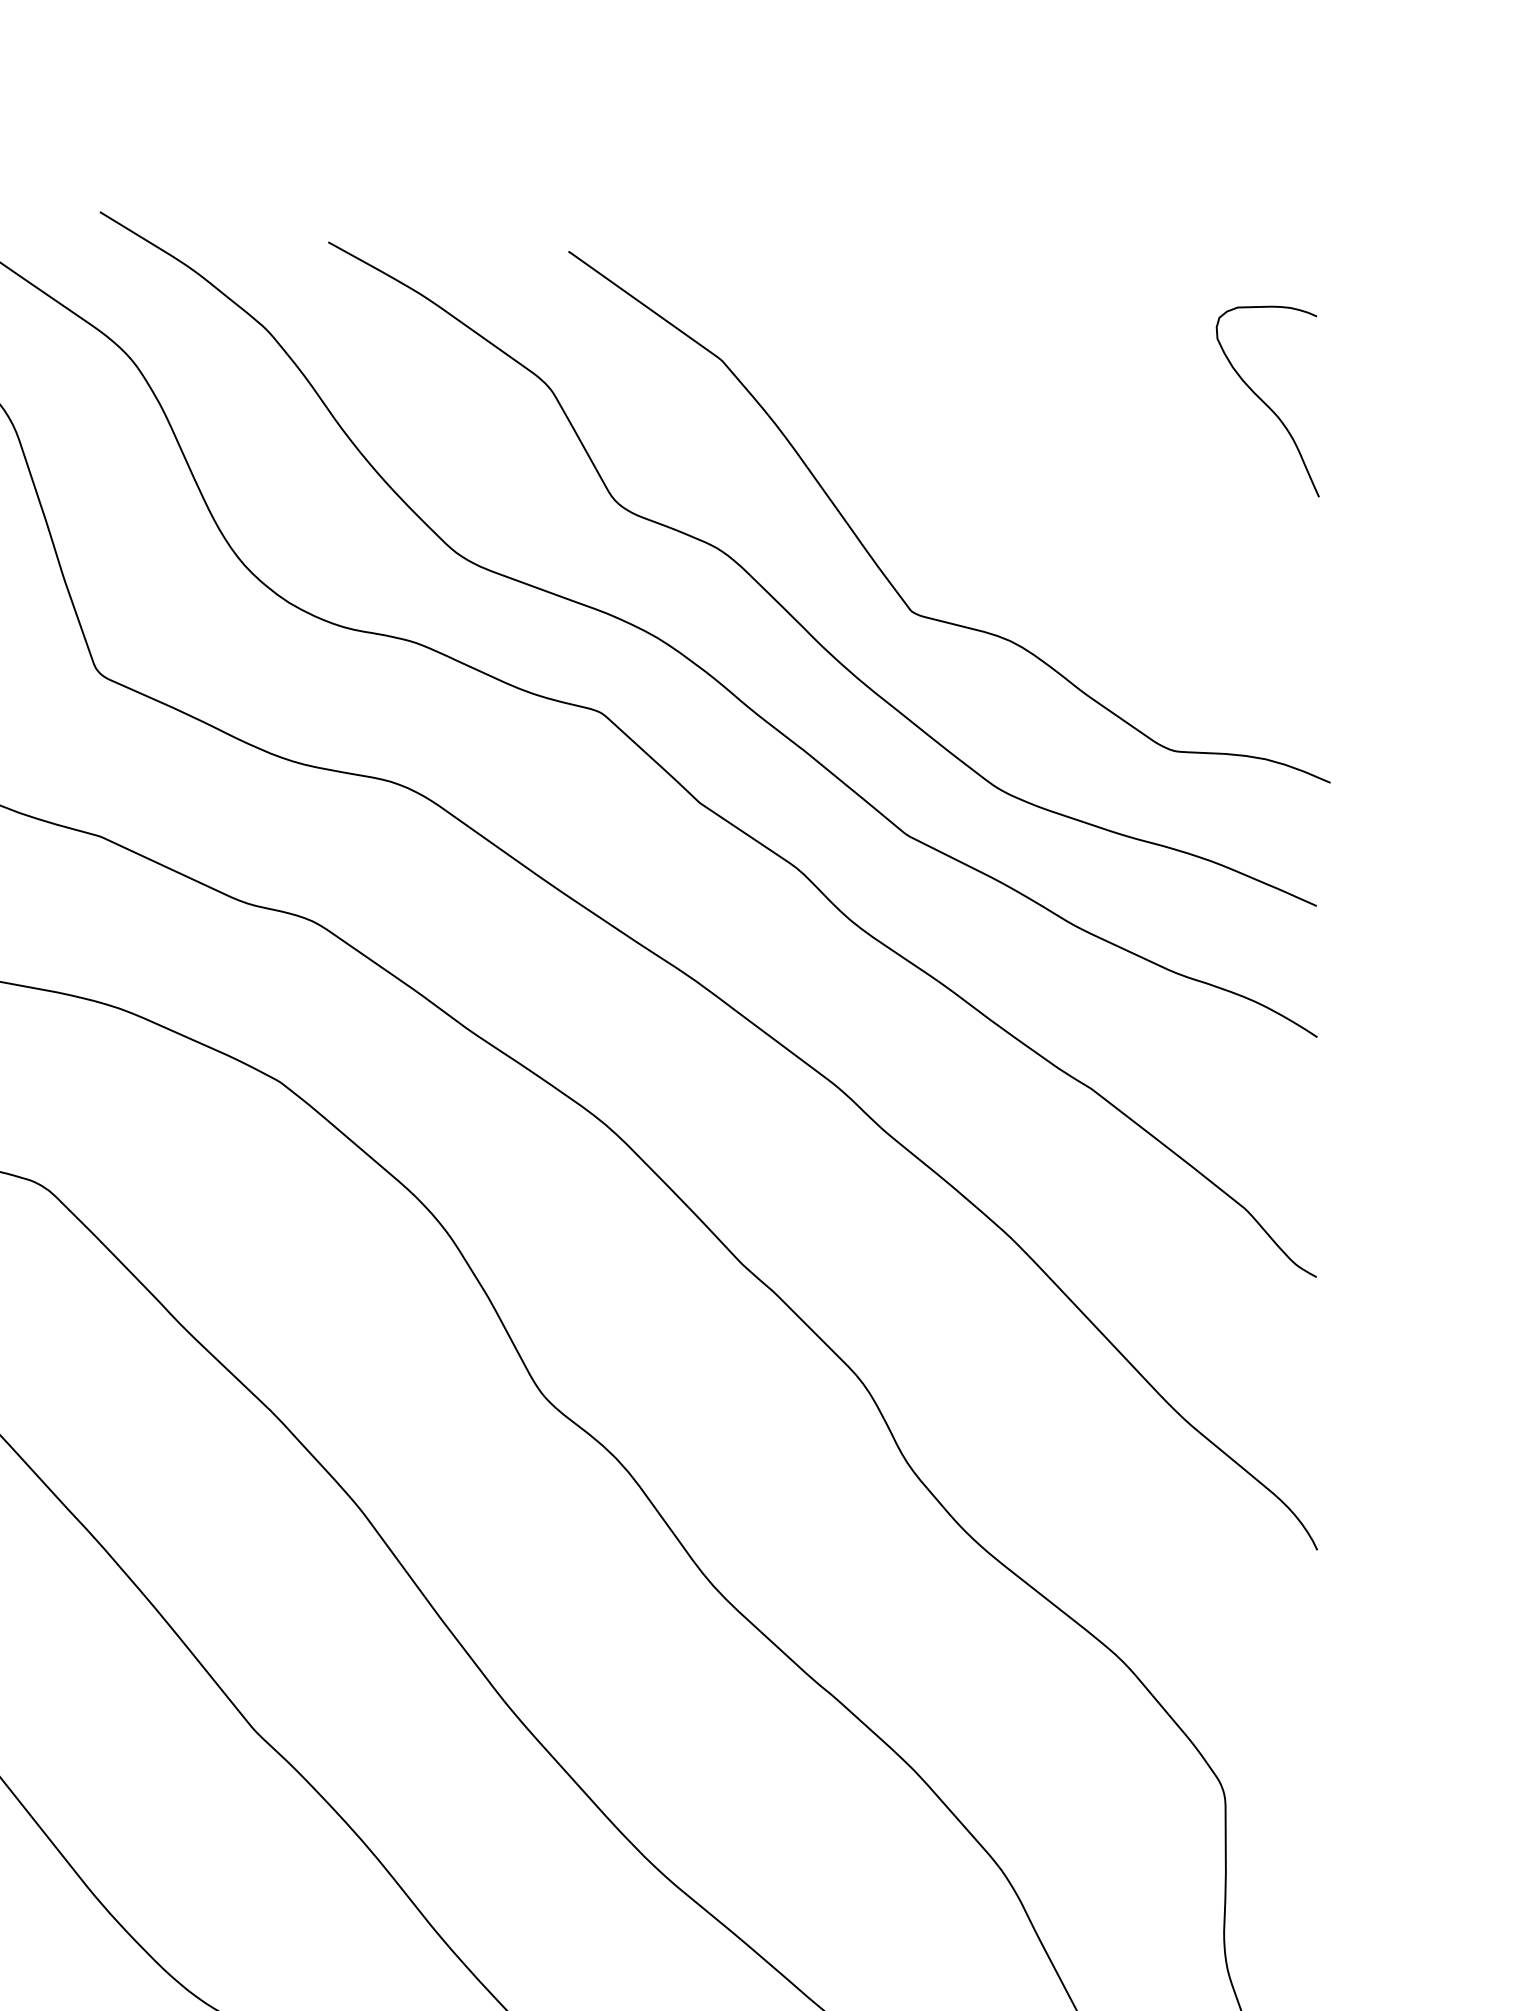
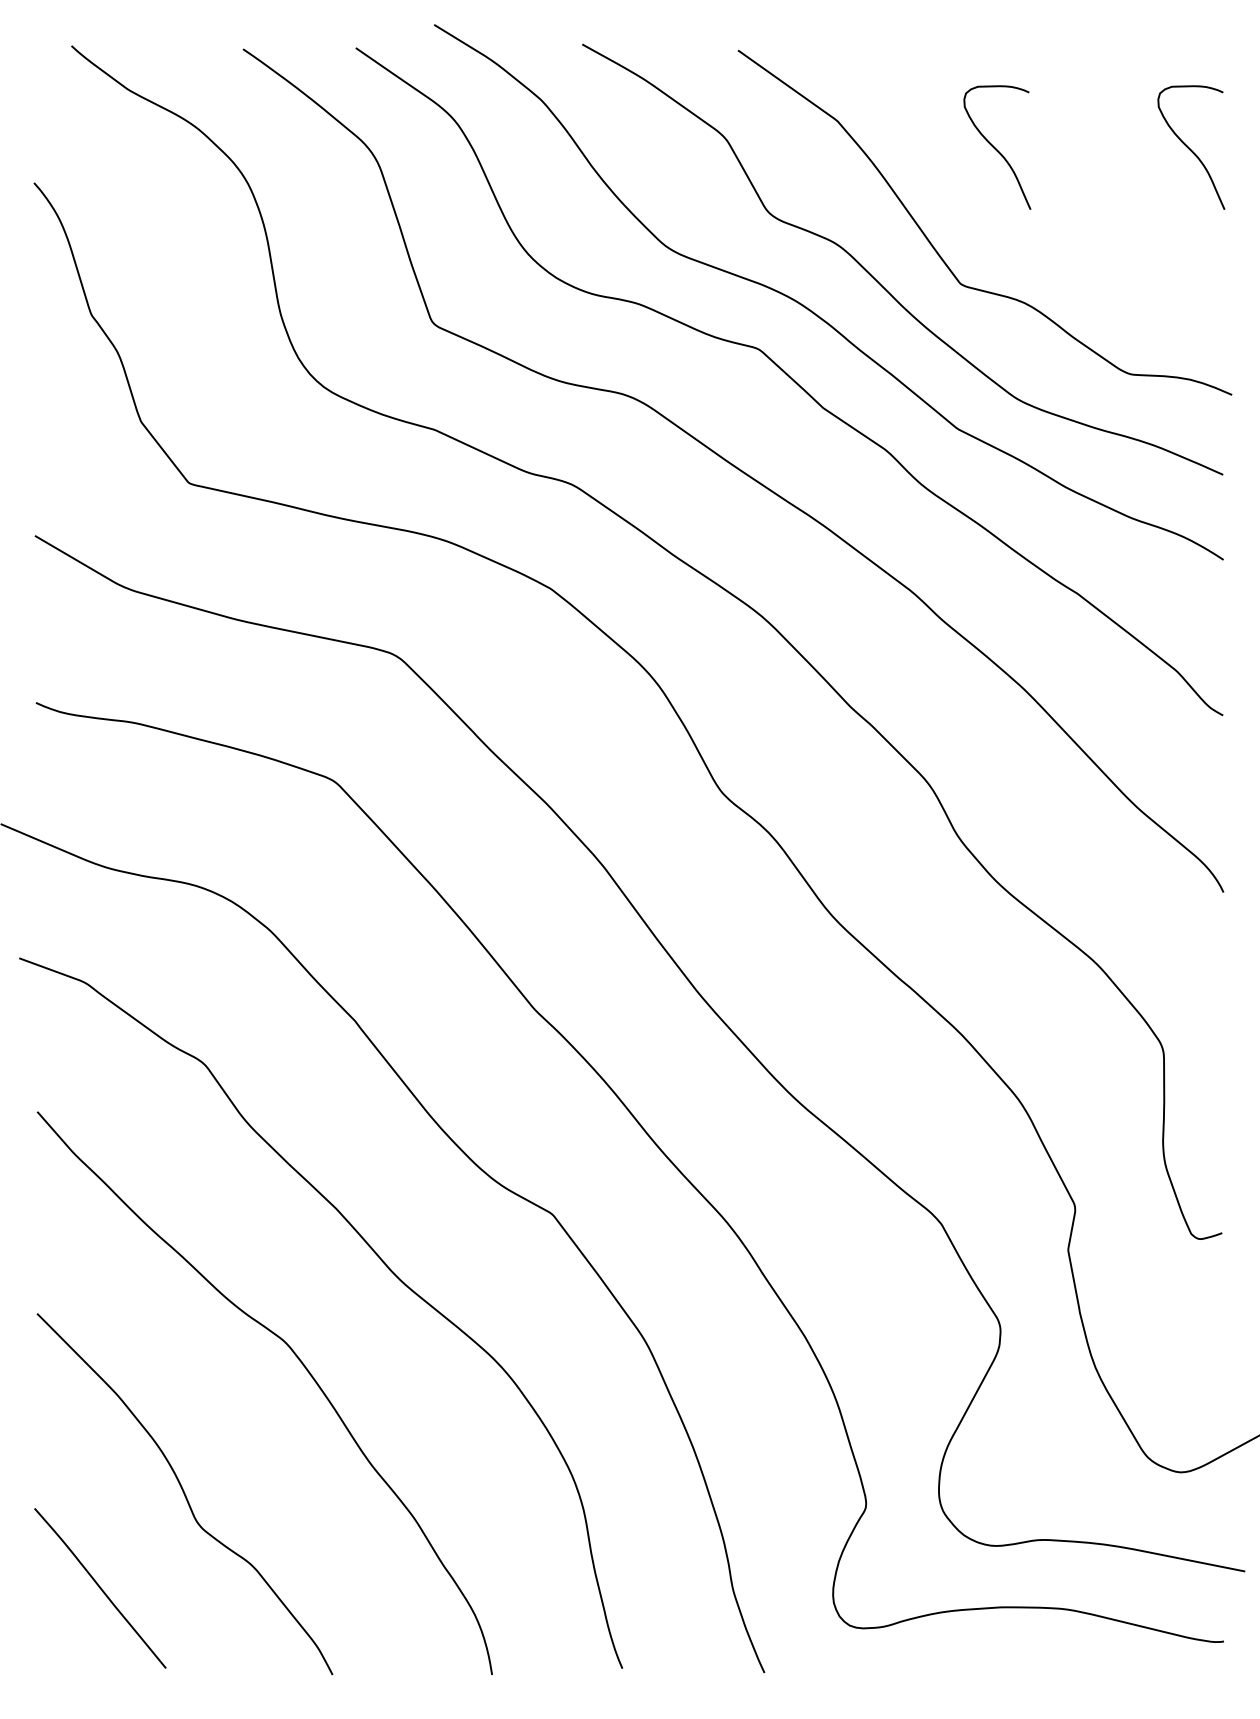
curve: (967, 402) -> (996, 148), added

